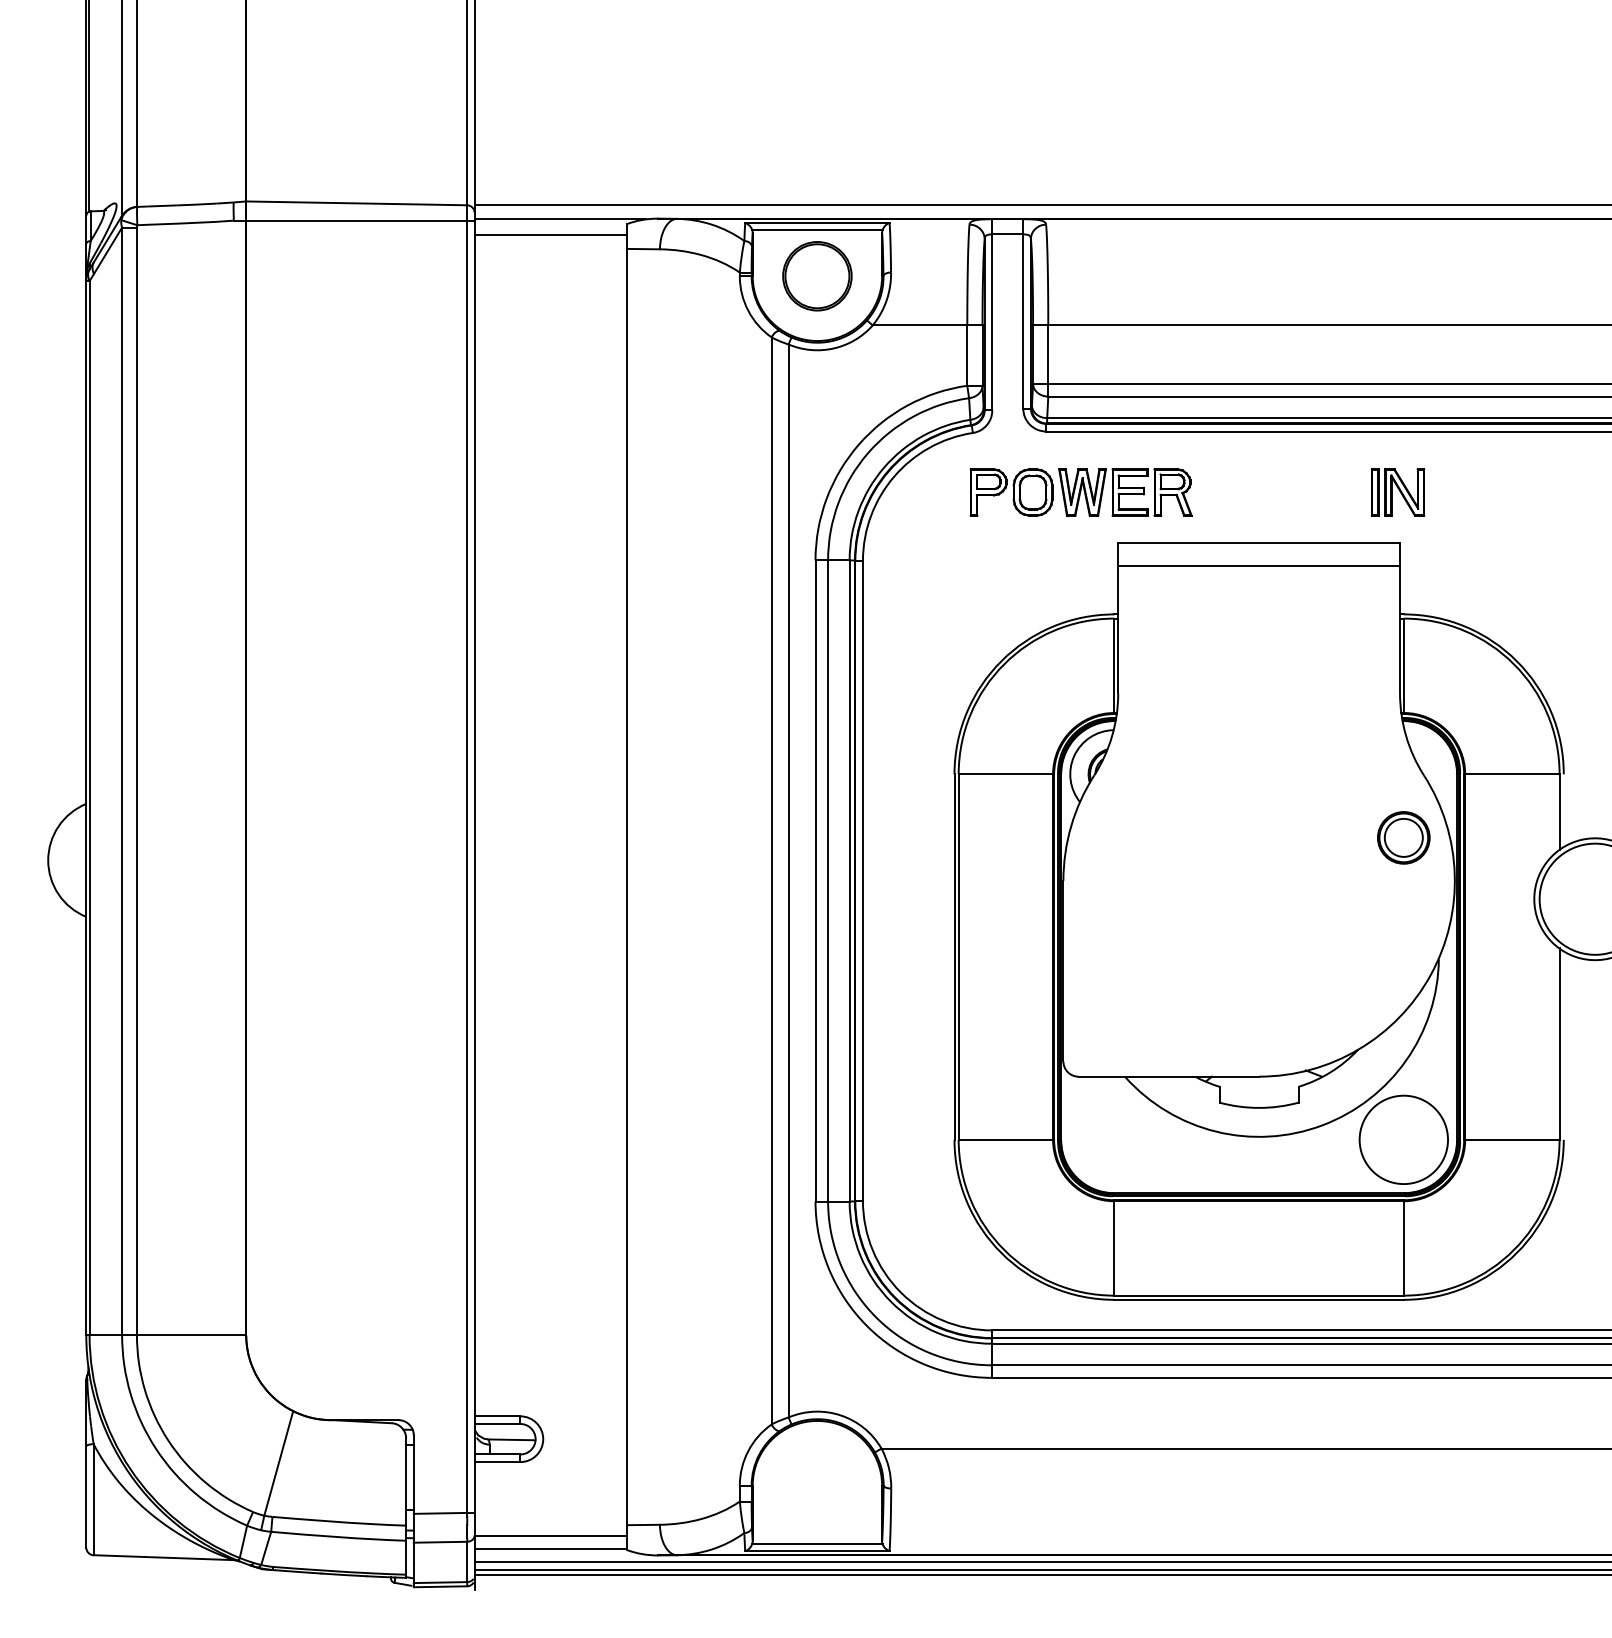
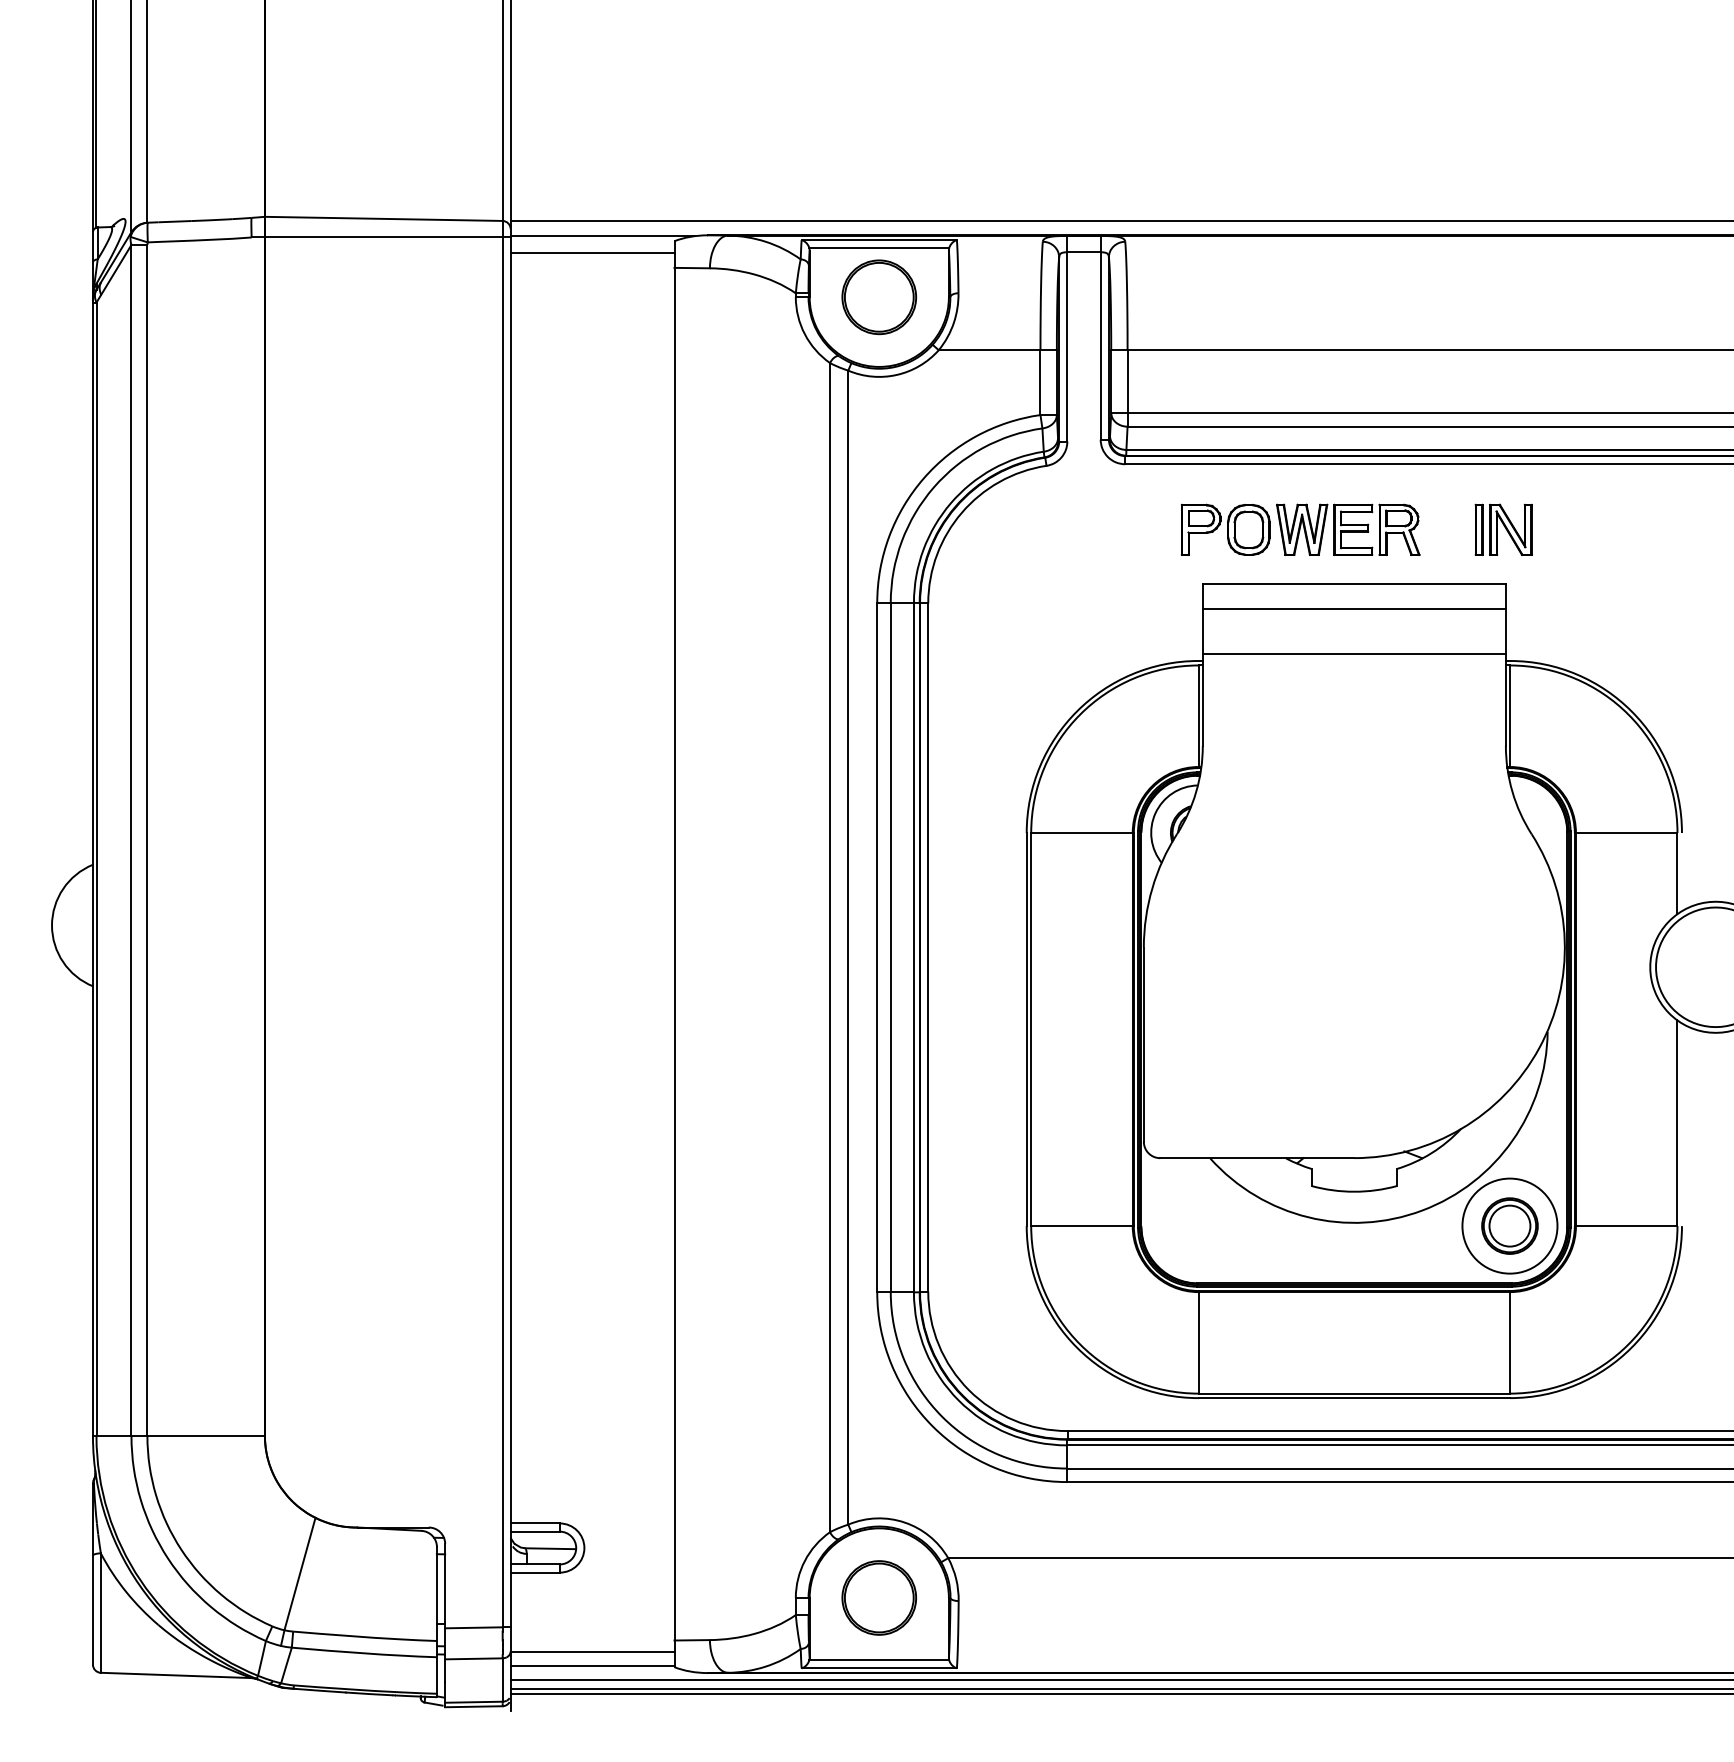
part: (1080, 492) -> (1299, 529), moved
line: (1259, 607) -> (1354, 653), added
part: (1403, 837) -> (1509, 1225), moved
part: (817, 1485) -> (879, 1597), added

